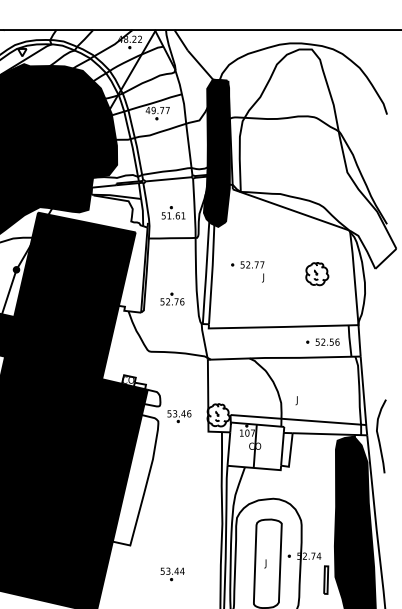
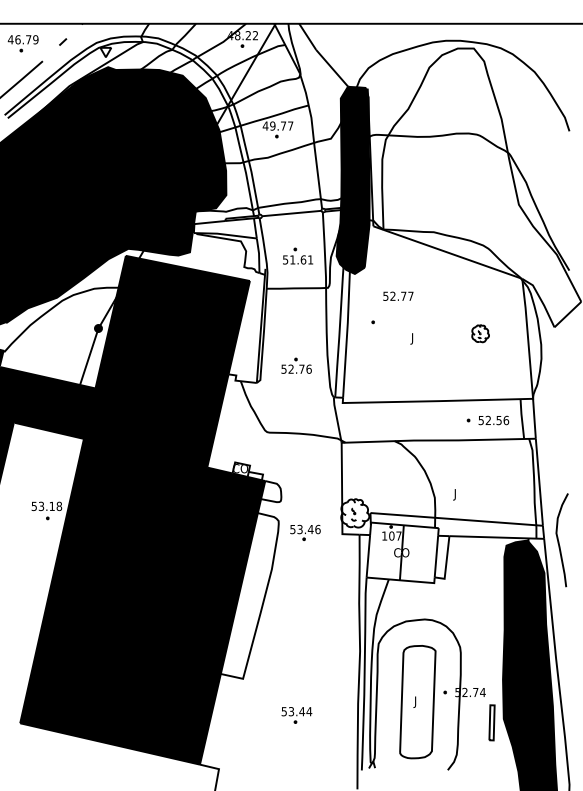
text: (252, 264) -> (398, 295), moved
part: (317, 273) -> (480, 333), size x0.6
part: (179, 416) -> (305, 532), moved

